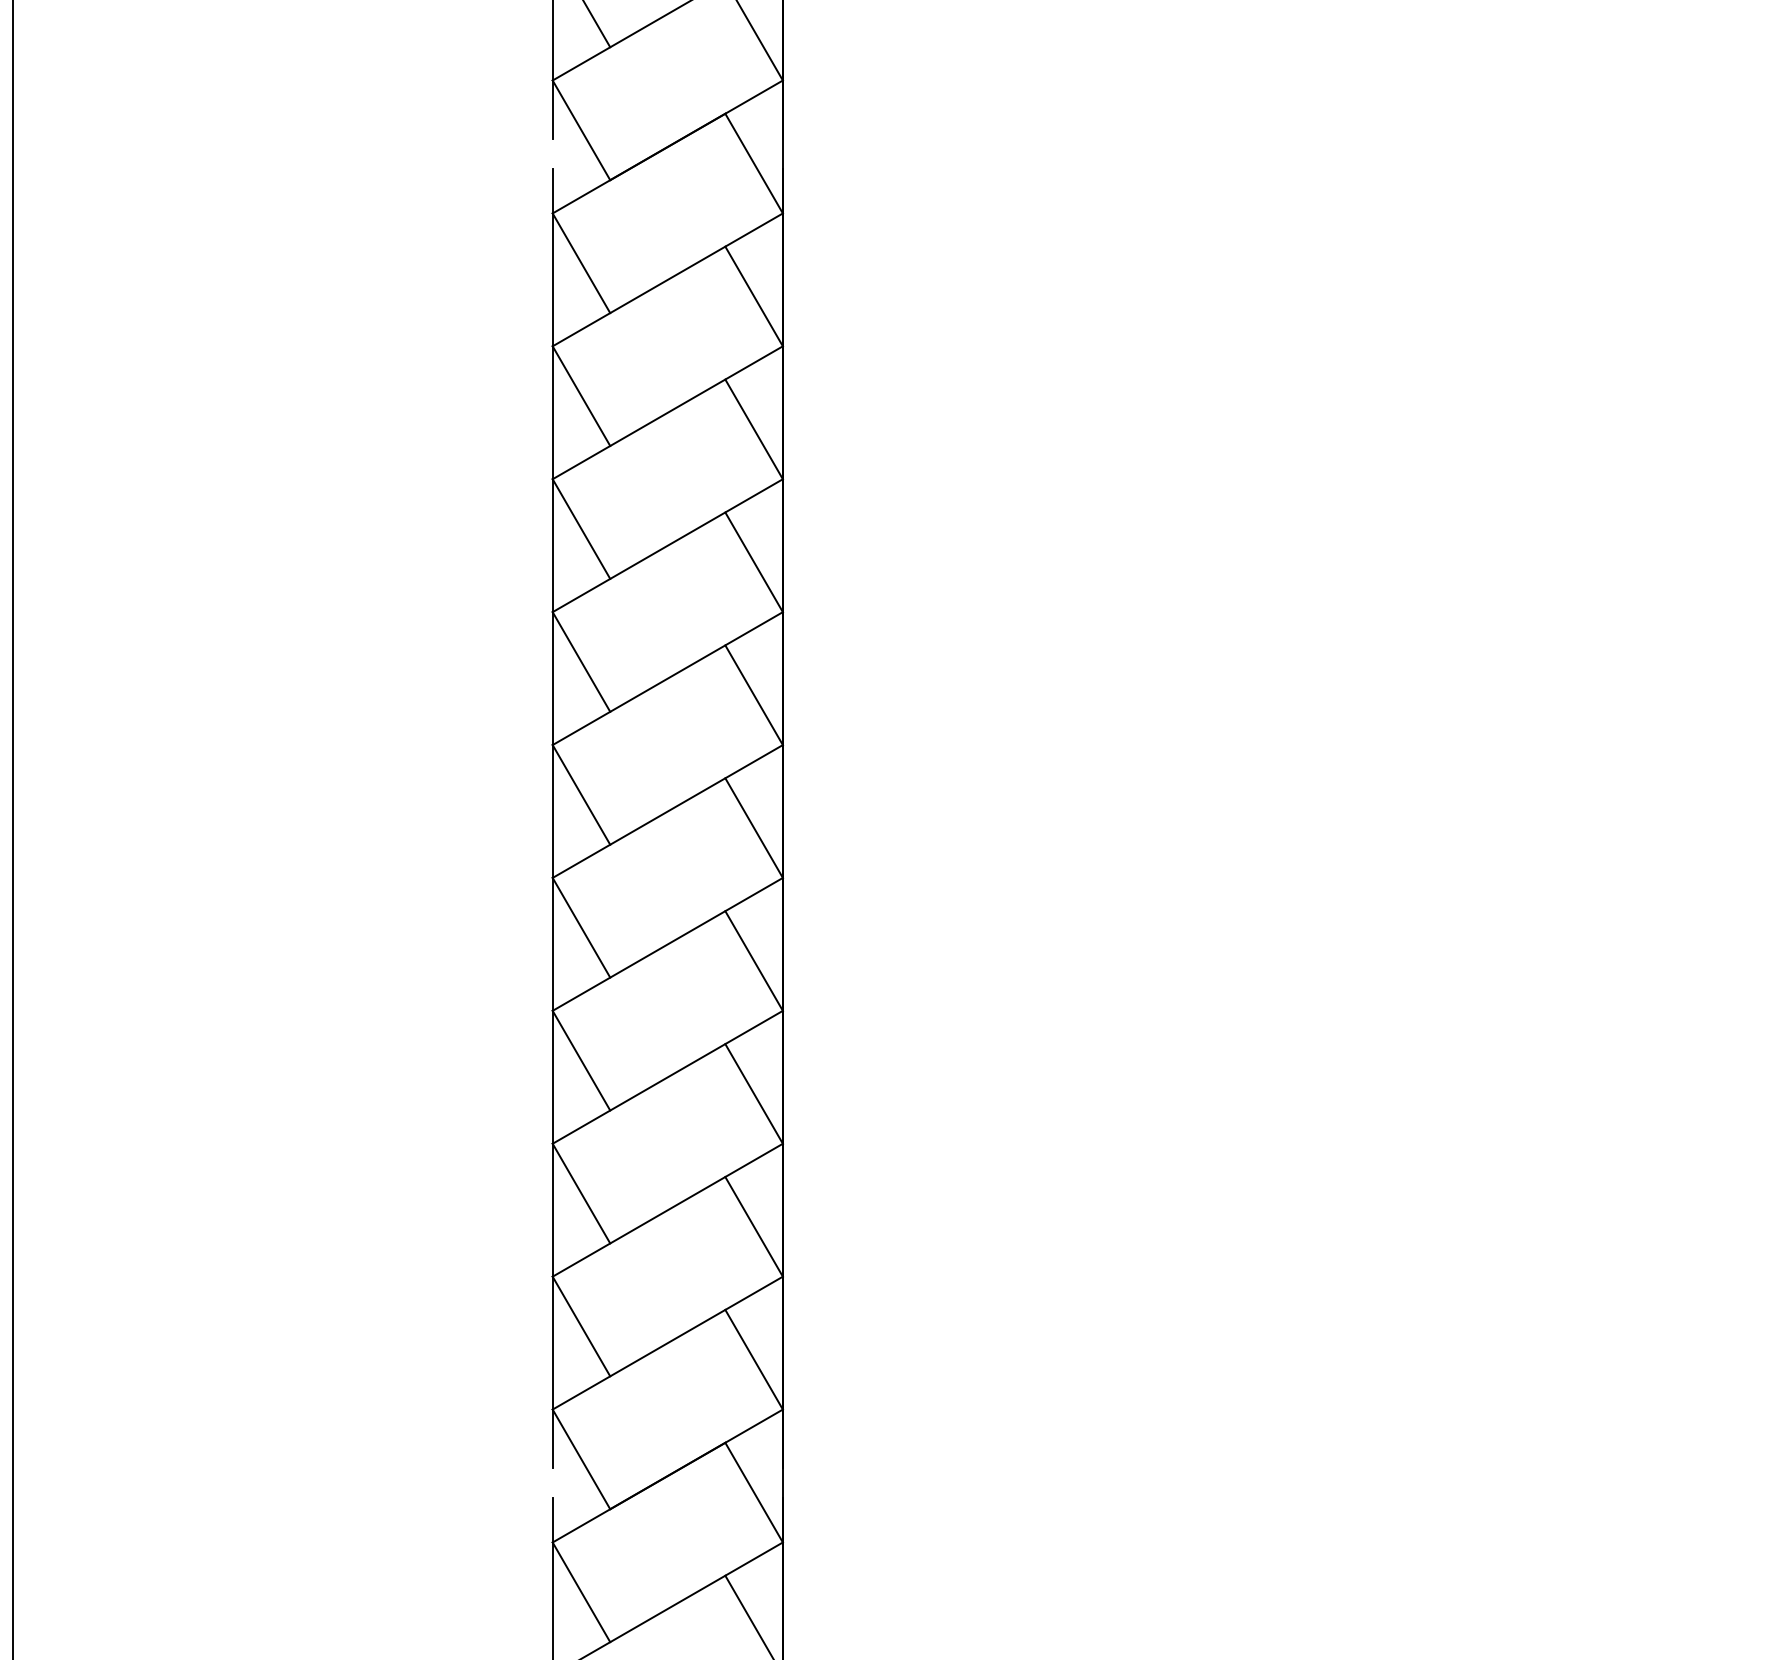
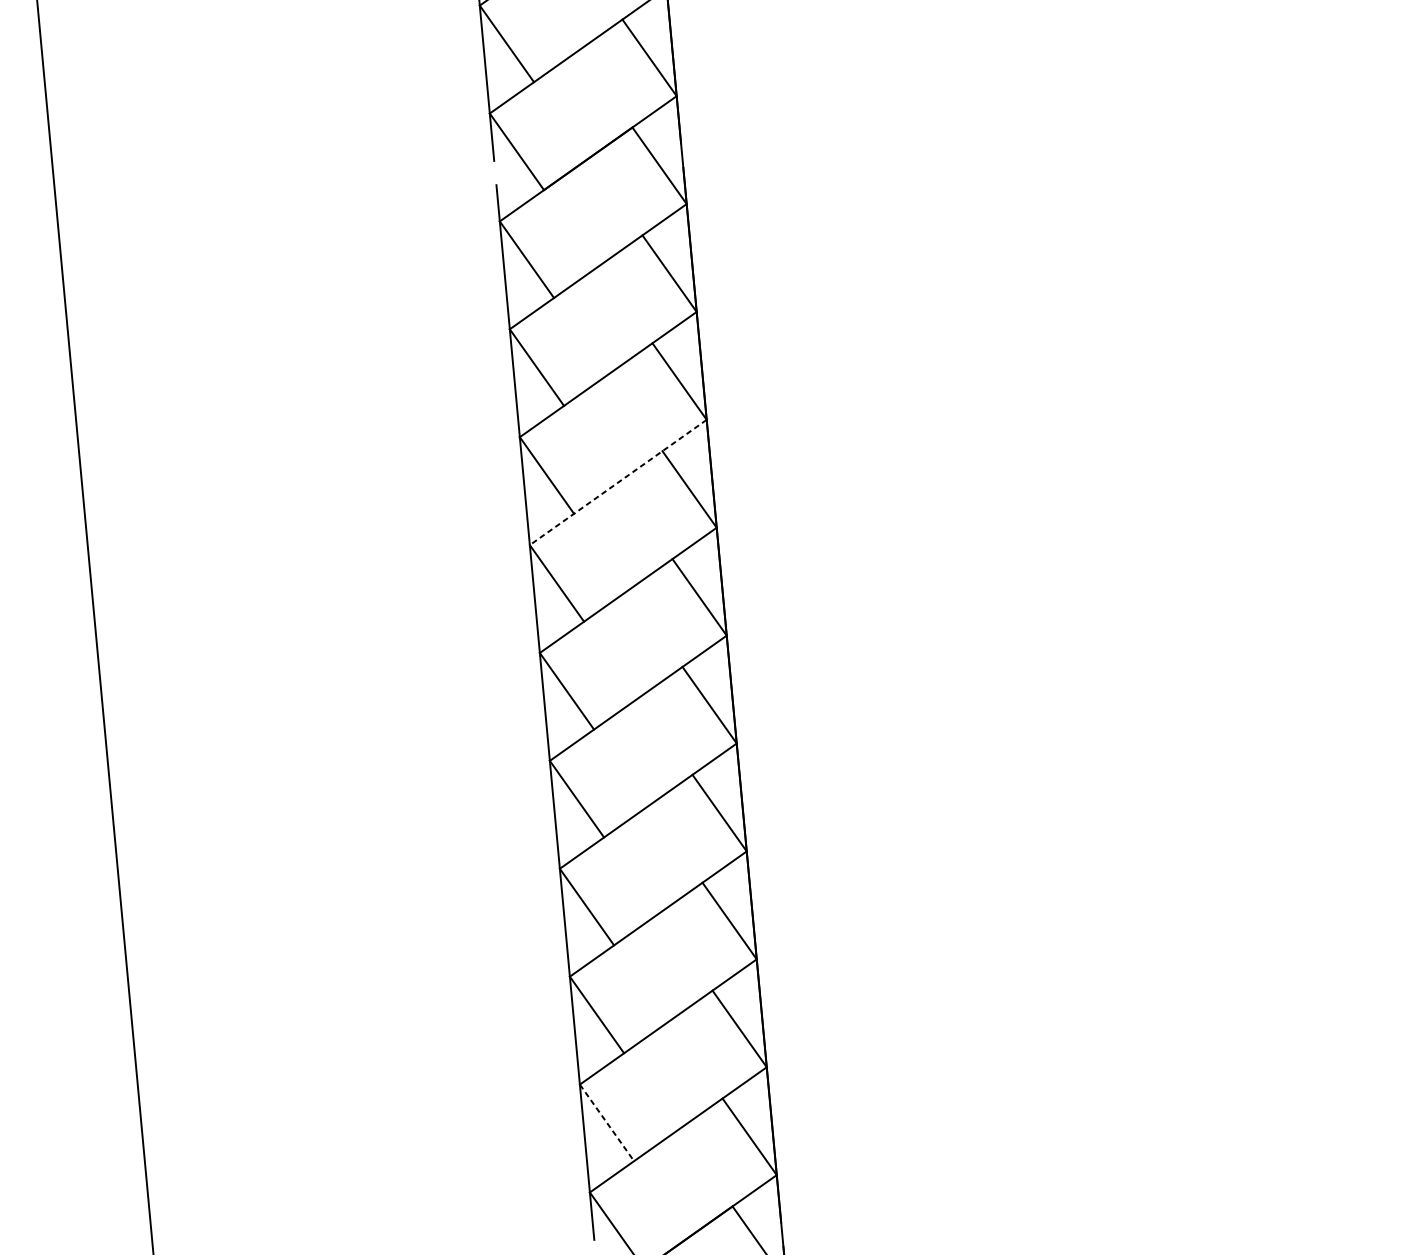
line: (667, 545) -> (618, 482), solid -> dashed
line: (581, 1326) -> (607, 1122), solid -> dashed

